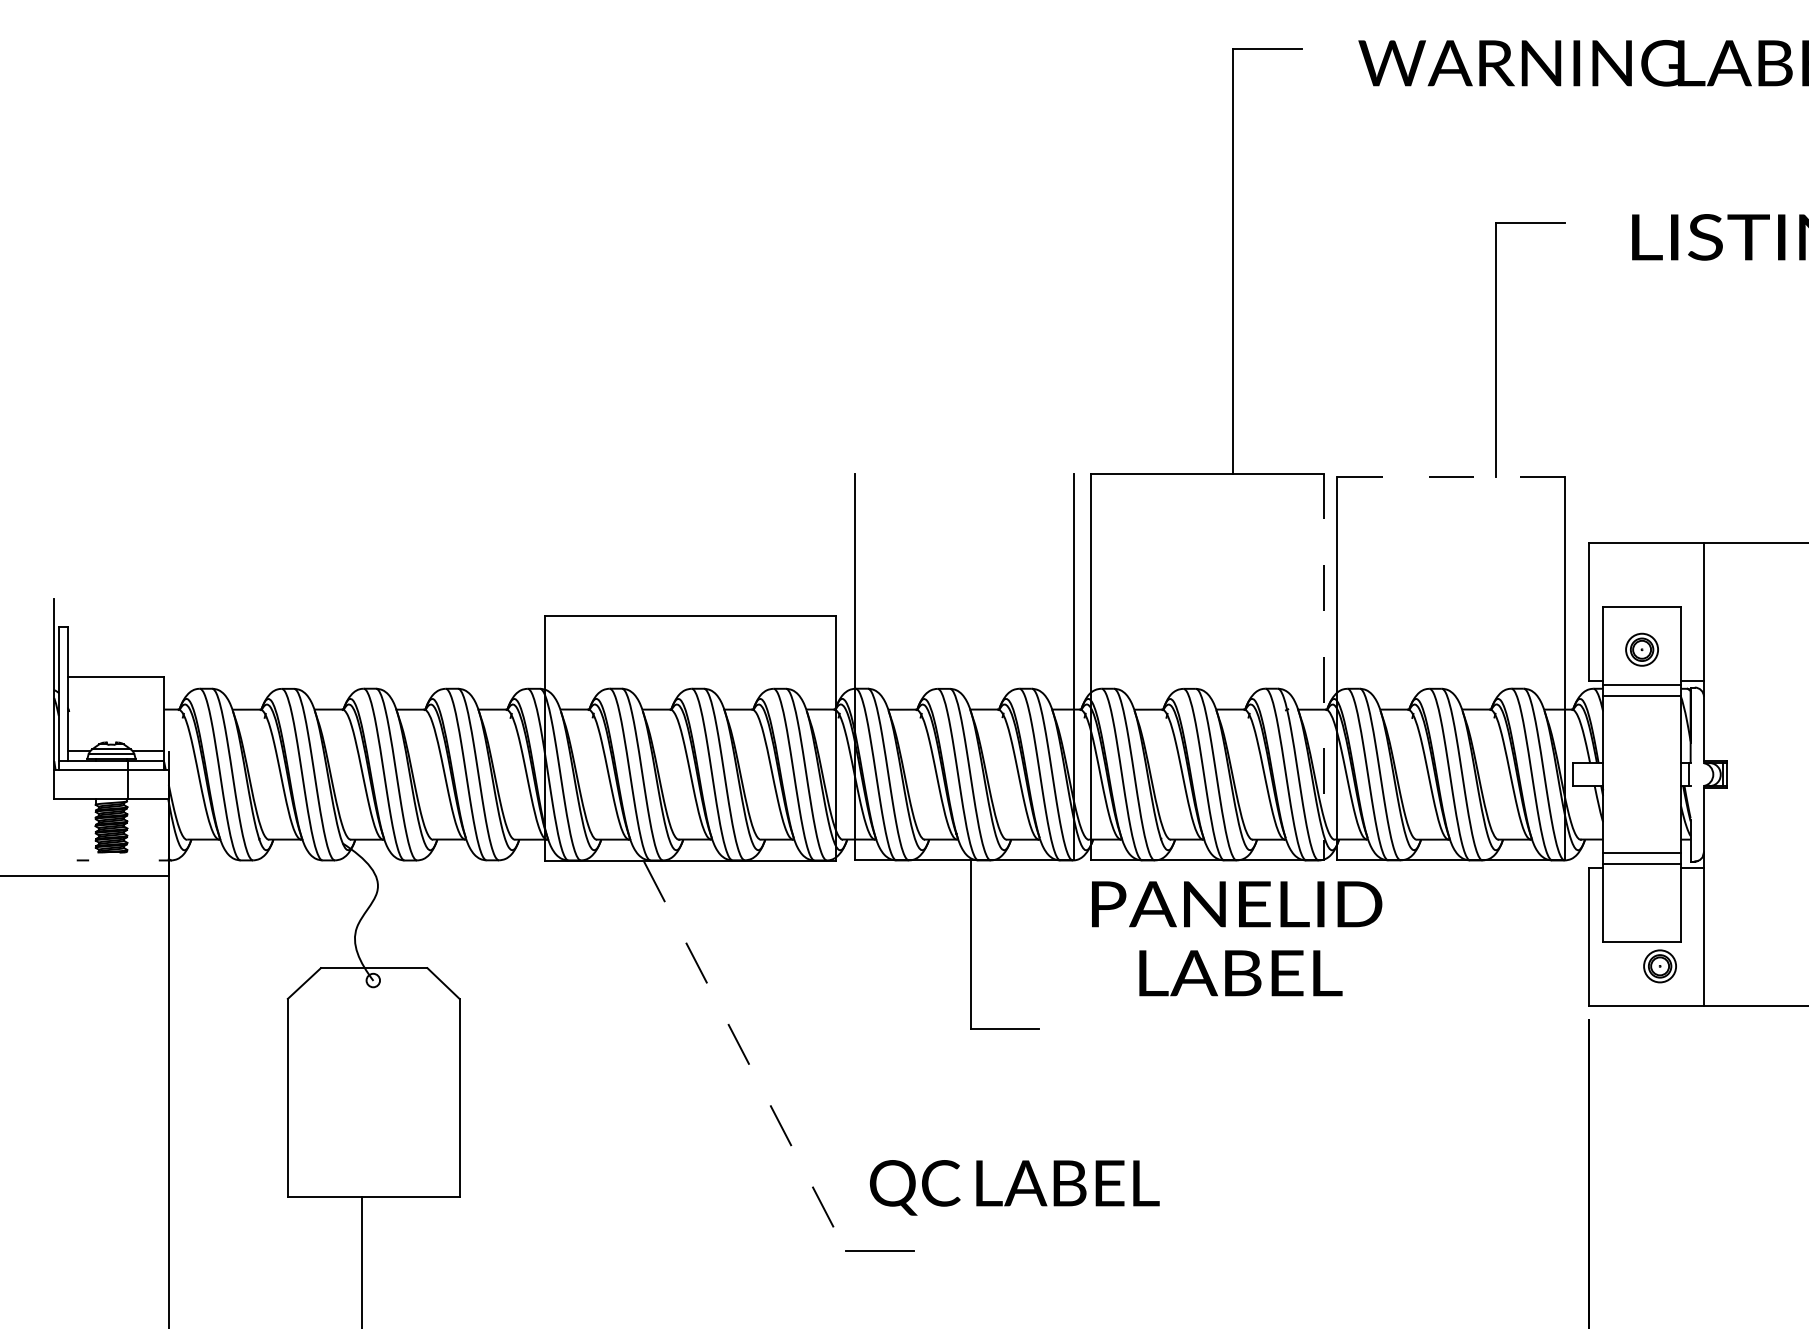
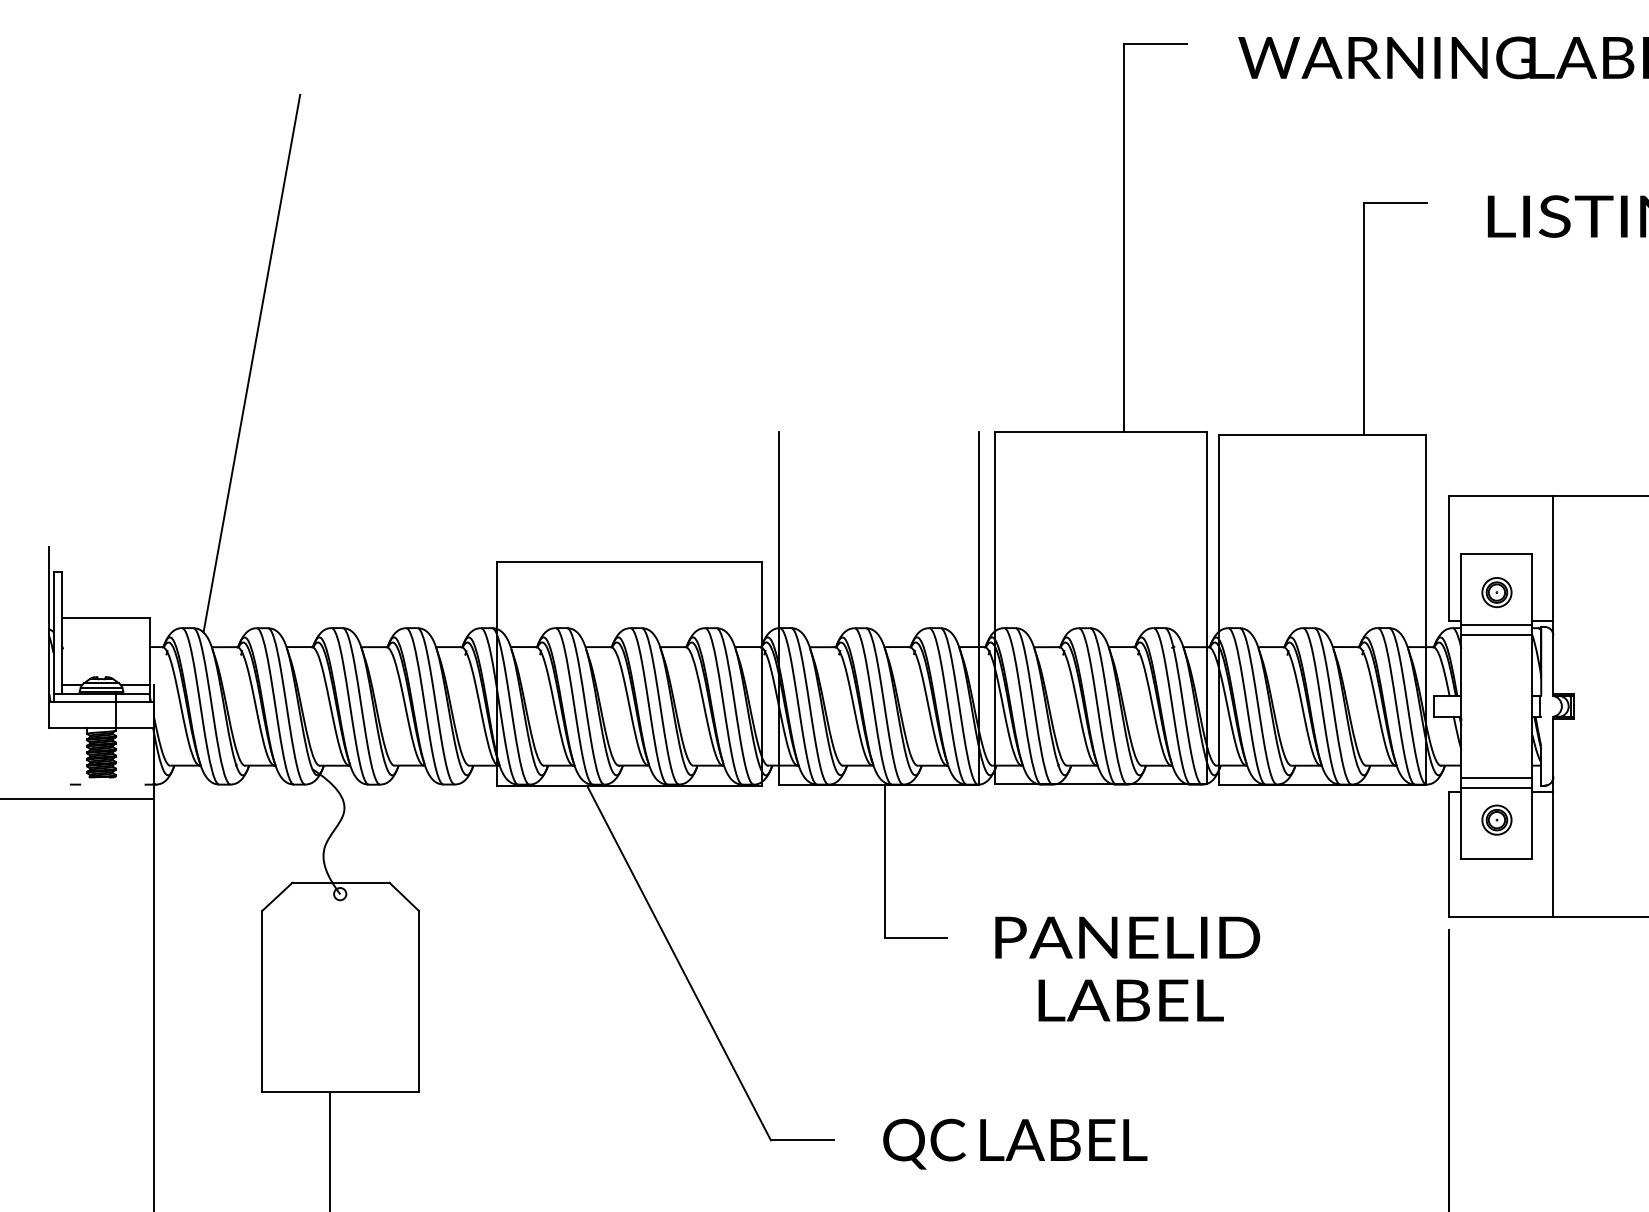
line: (276, 398) -> (251, 363), added
line: (1450, 477) -> (1322, 435), dashed -> solid
line: (1323, 667) -> (1206, 608), dashed -> solid
text: (1237, 938) -> (1128, 968), moved
part: (1659, 966) -> (1496, 820), moved
line: (745, 1056) -> (679, 963), dashed -> solid
text: (1014, 1187) -> (1015, 1143), moved

